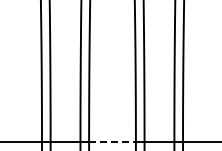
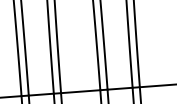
line: (113, 142) -> (81, 91), dashed -> solid

